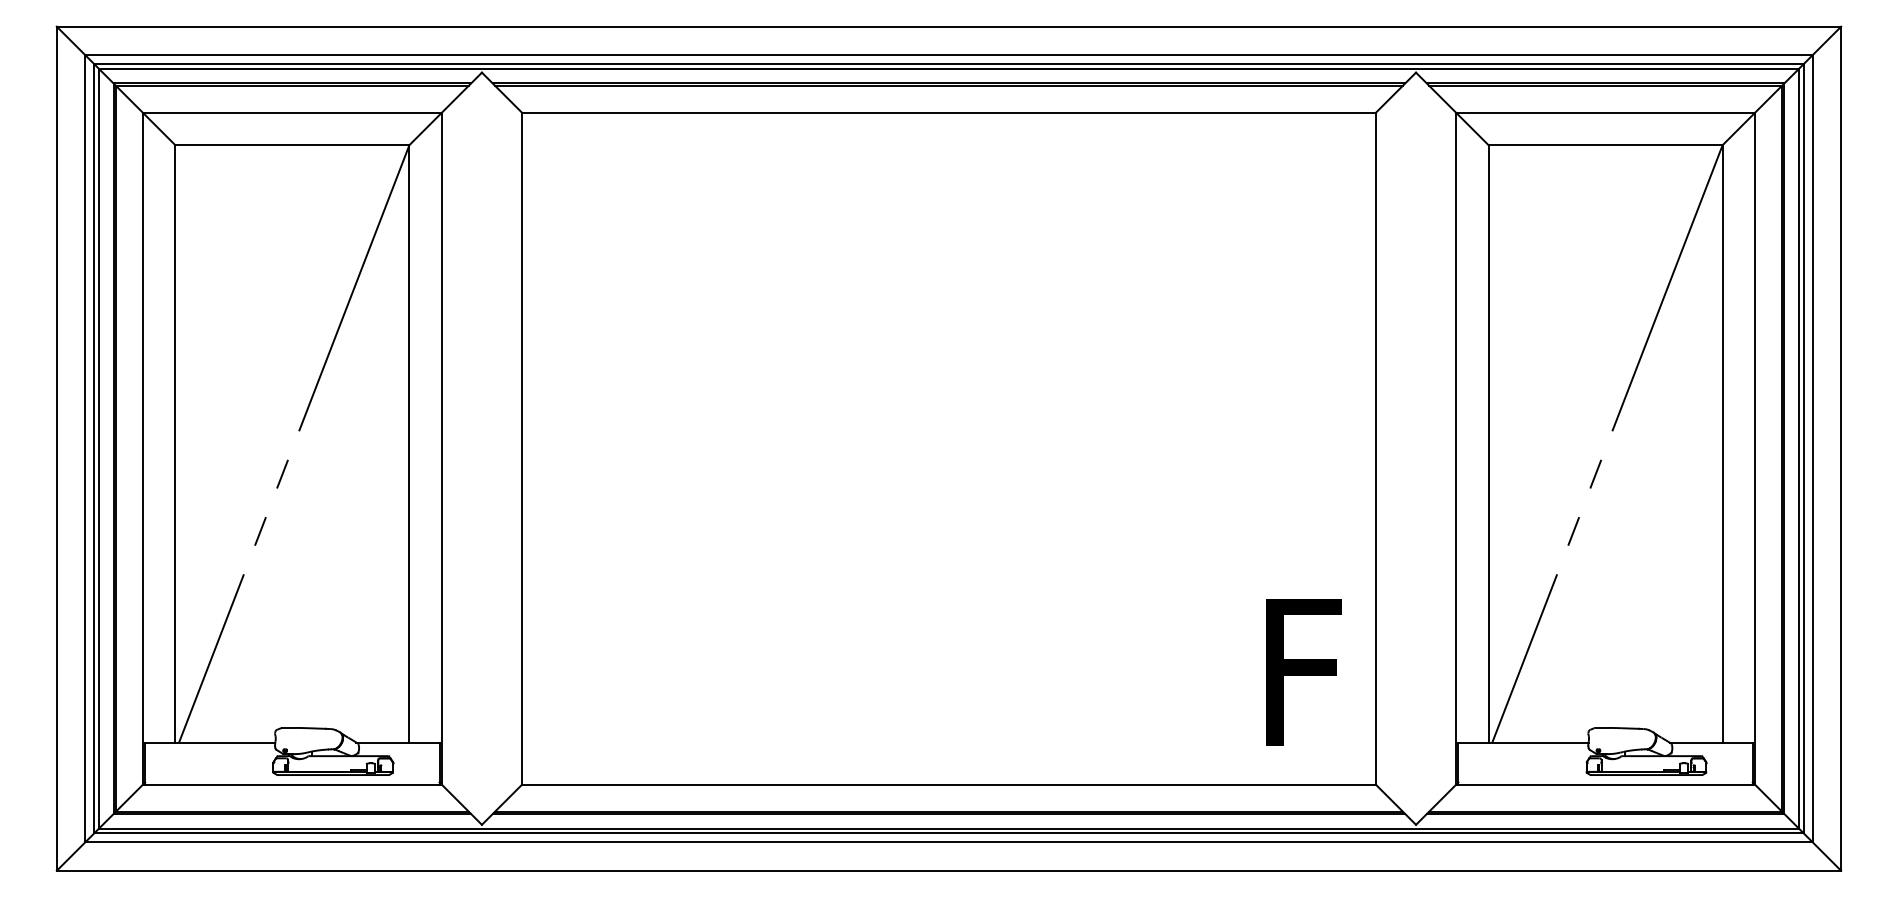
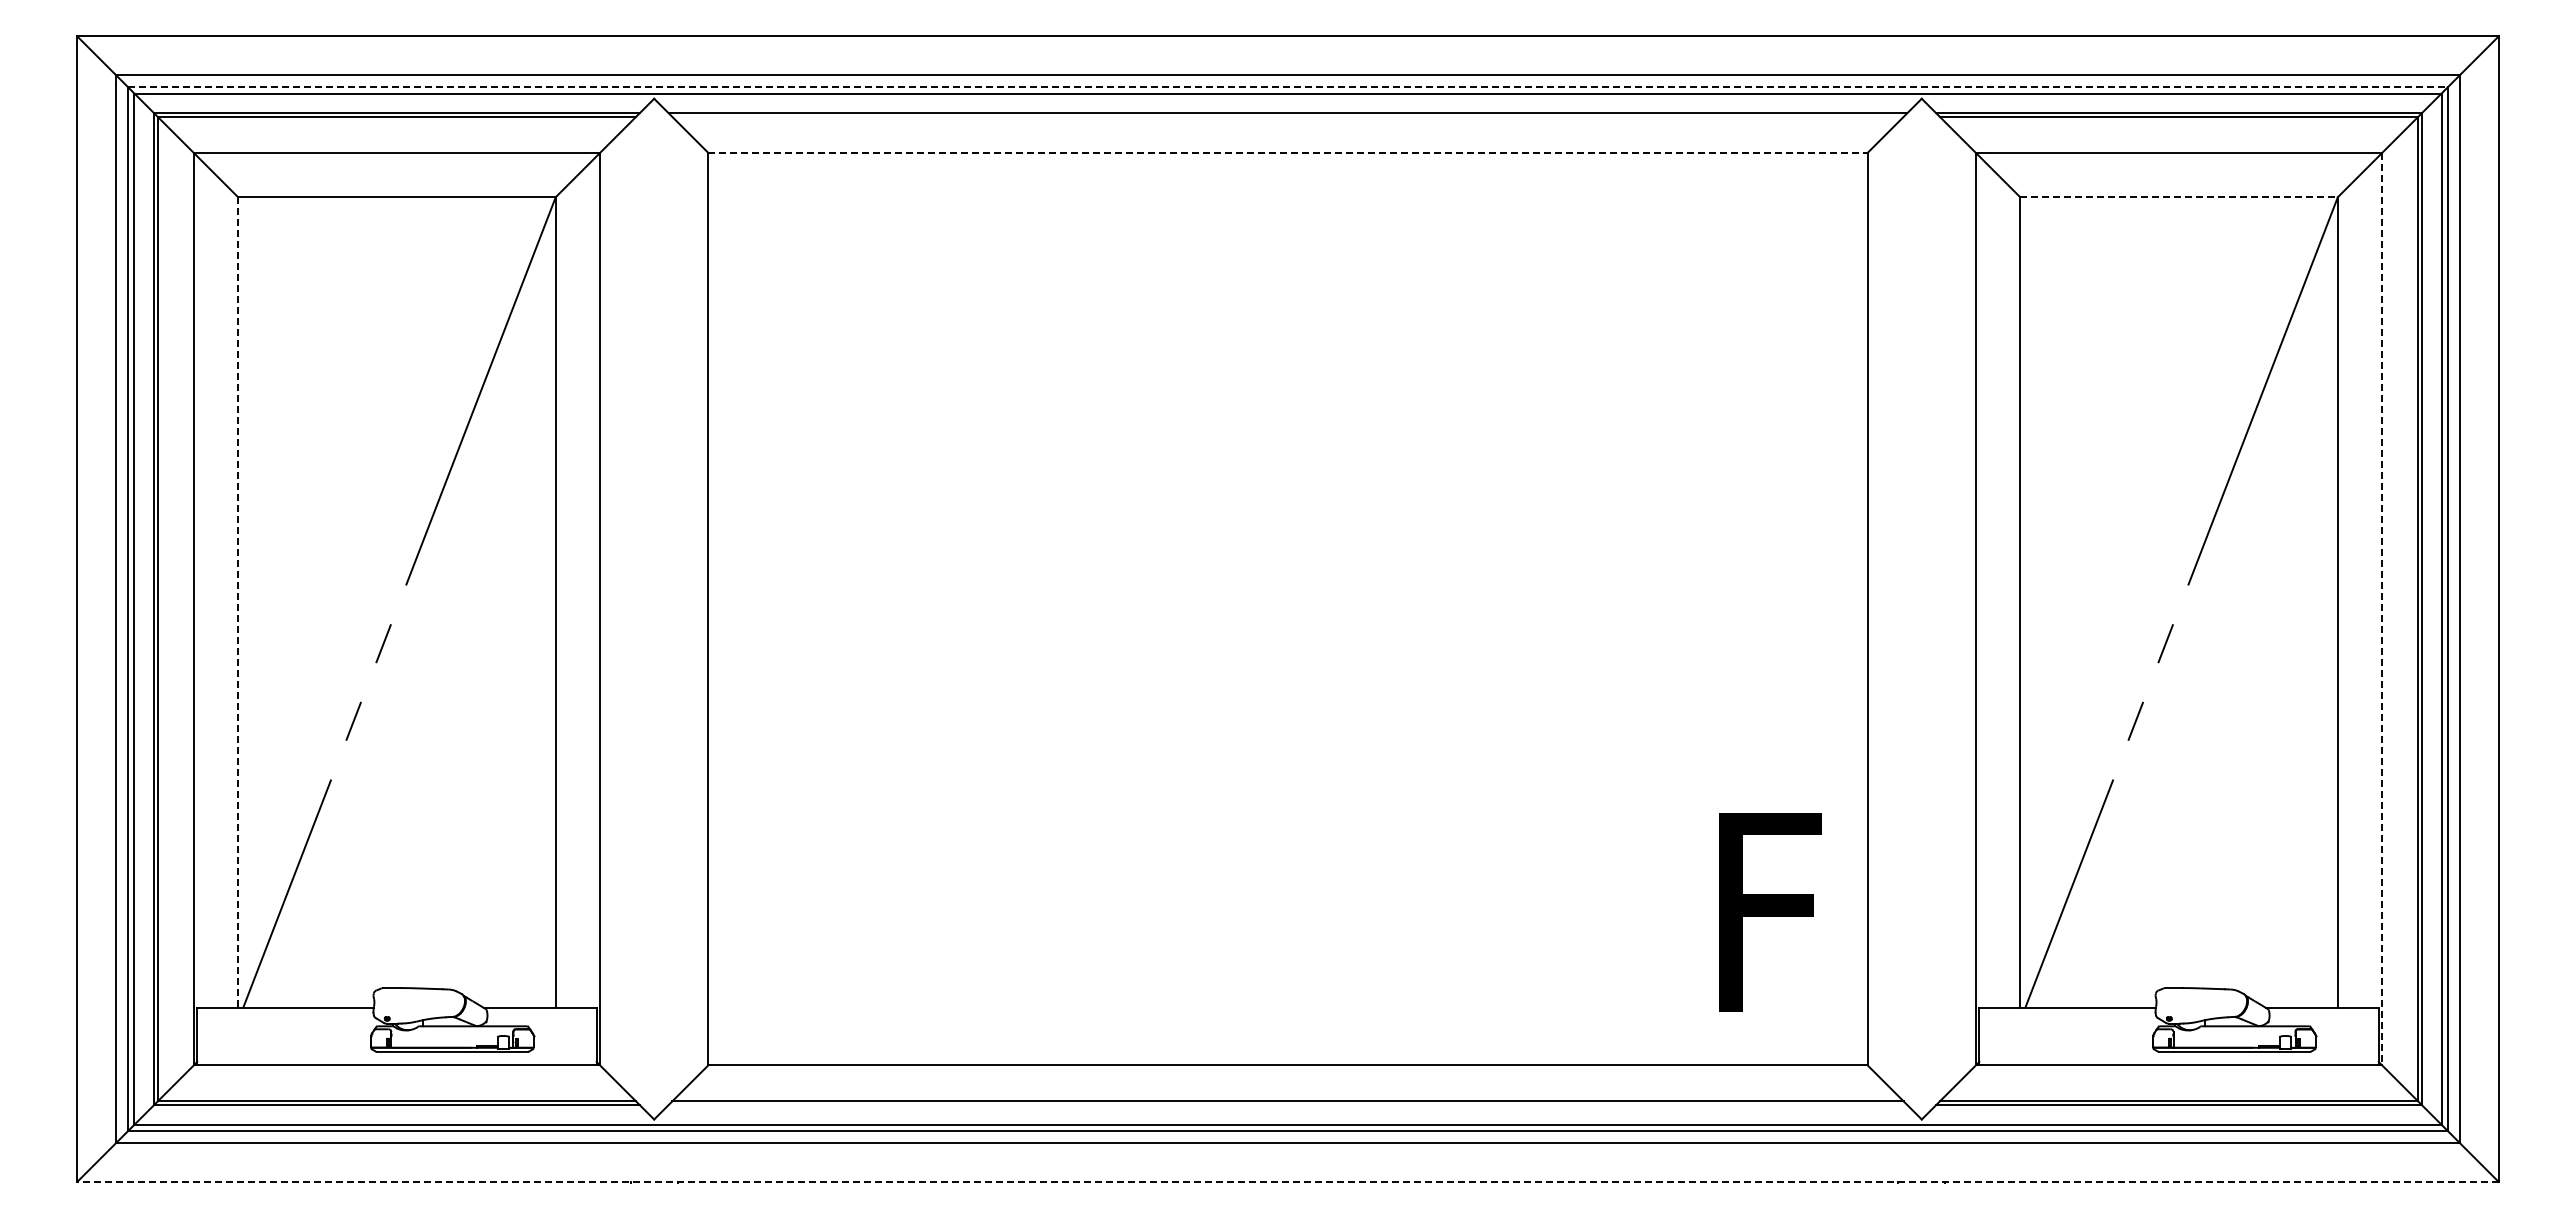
line: (948, 64) -> (1287, 87), solid -> dashed
line: (948, 85) -> (1287, 116), removed
line: (948, 112) -> (1287, 152), solid -> dashed
line: (1605, 145) -> (2179, 197), solid -> dashed
line: (175, 444) -> (238, 603), solid -> dashed
line: (1755, 449) -> (2382, 609), solid -> dashed
line: (948, 813) -> (1287, 1104), removed
line: (948, 870) -> (1287, 1181), solid -> dashed

